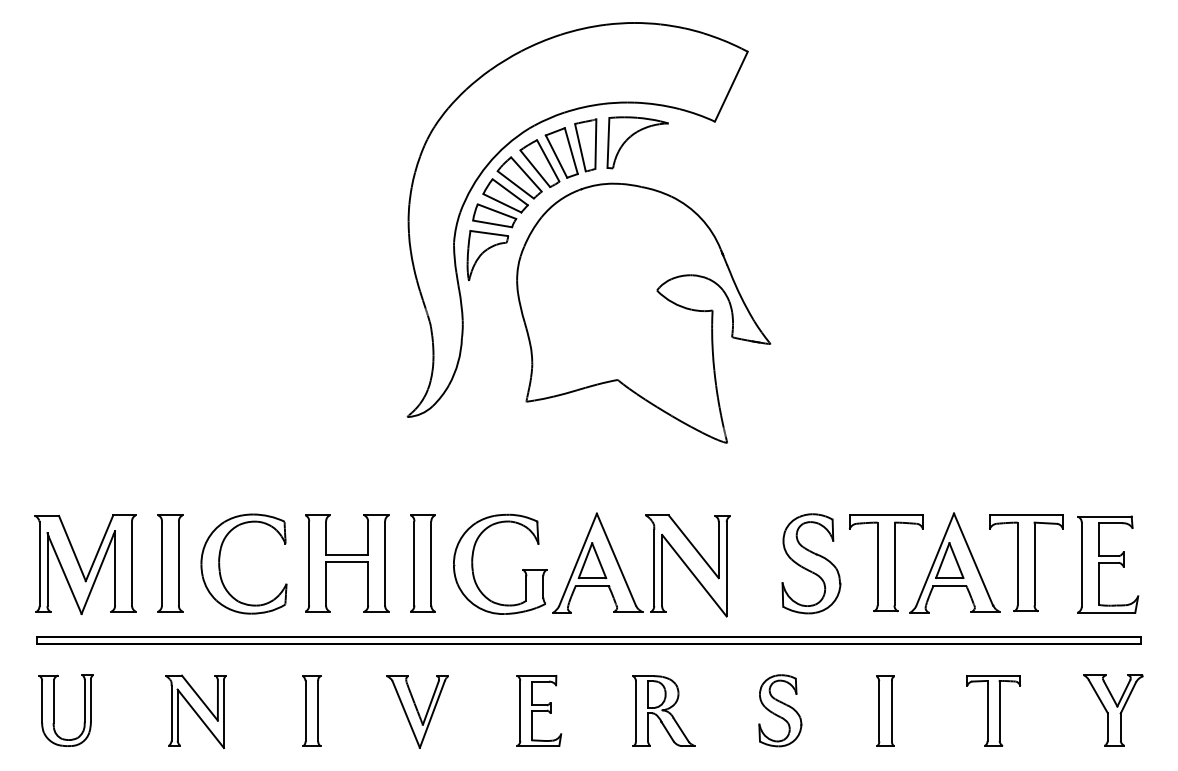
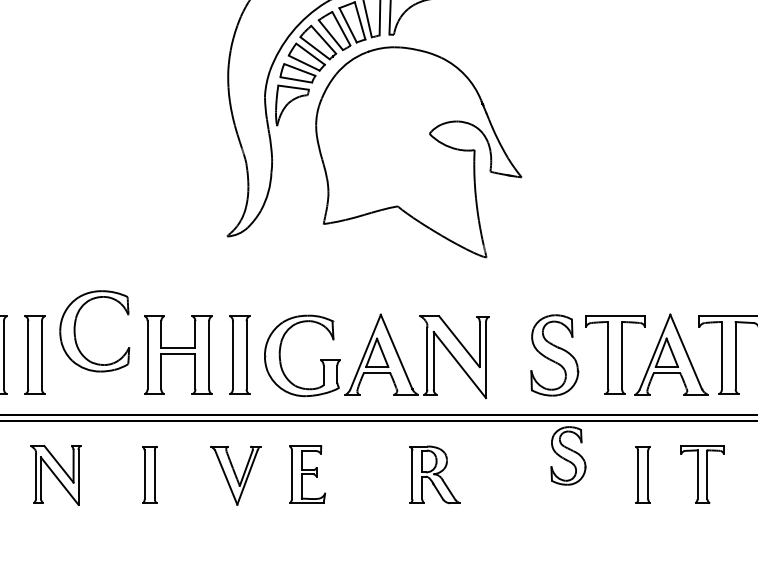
part: (220, 563) -> (75, 330), moved
part: (539, 710) -> (307, 474), moved
part: (780, 710) -> (568, 455), moved
part: (885, 710) -> (643, 474), moved

